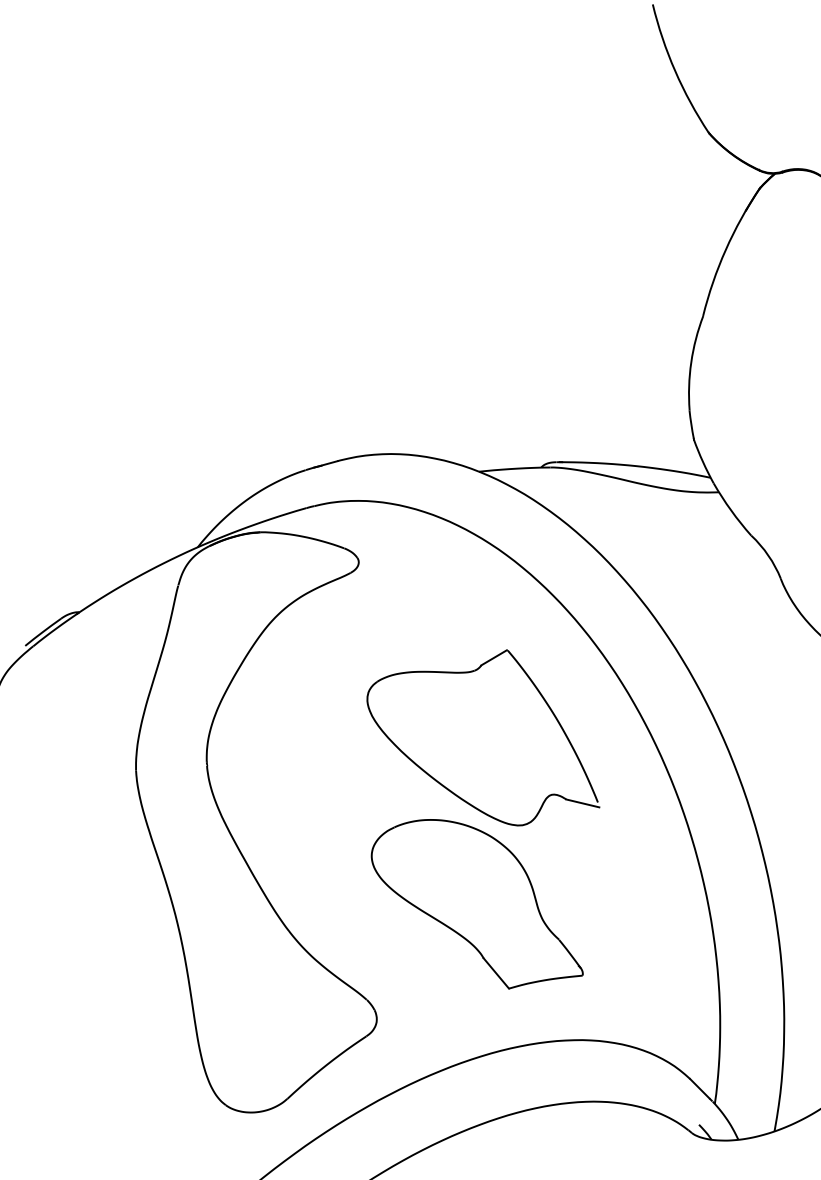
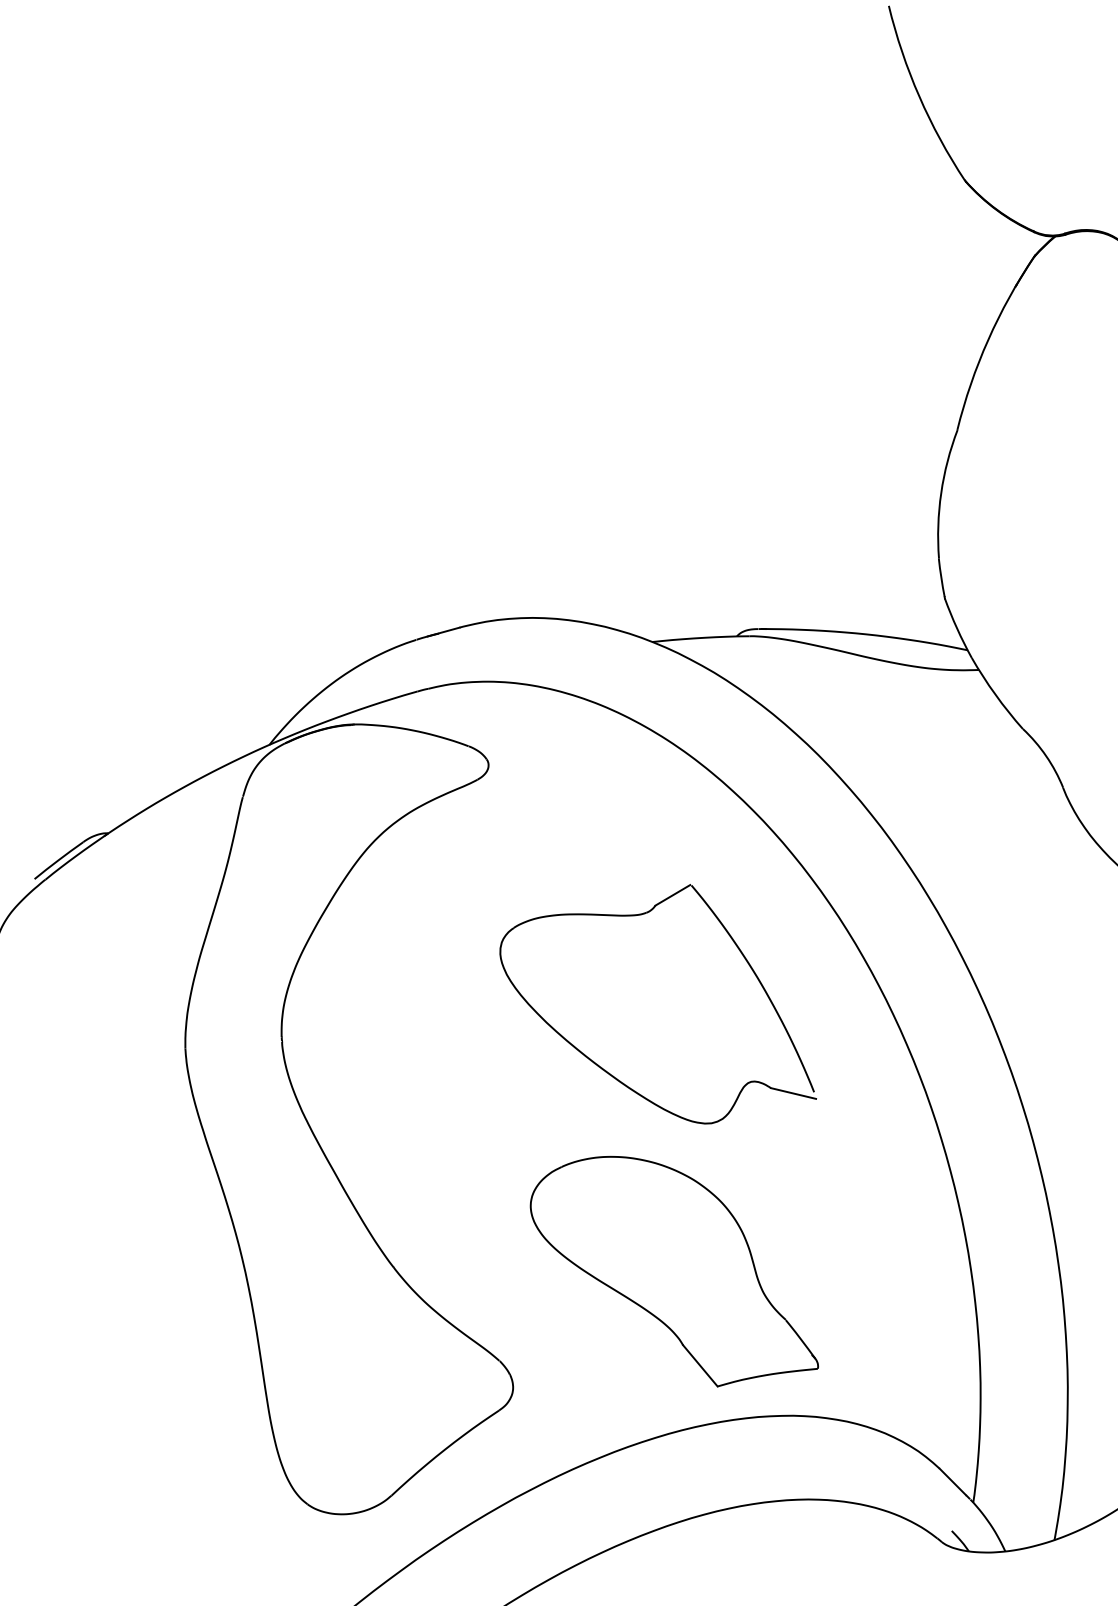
part: (476, 904) -> (673, 1271), moved

